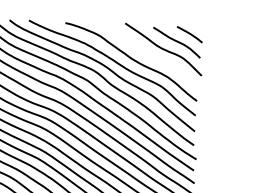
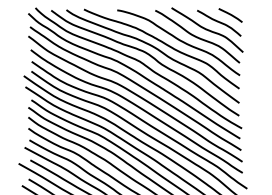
curve: (152, 56) -> (197, 36), added

